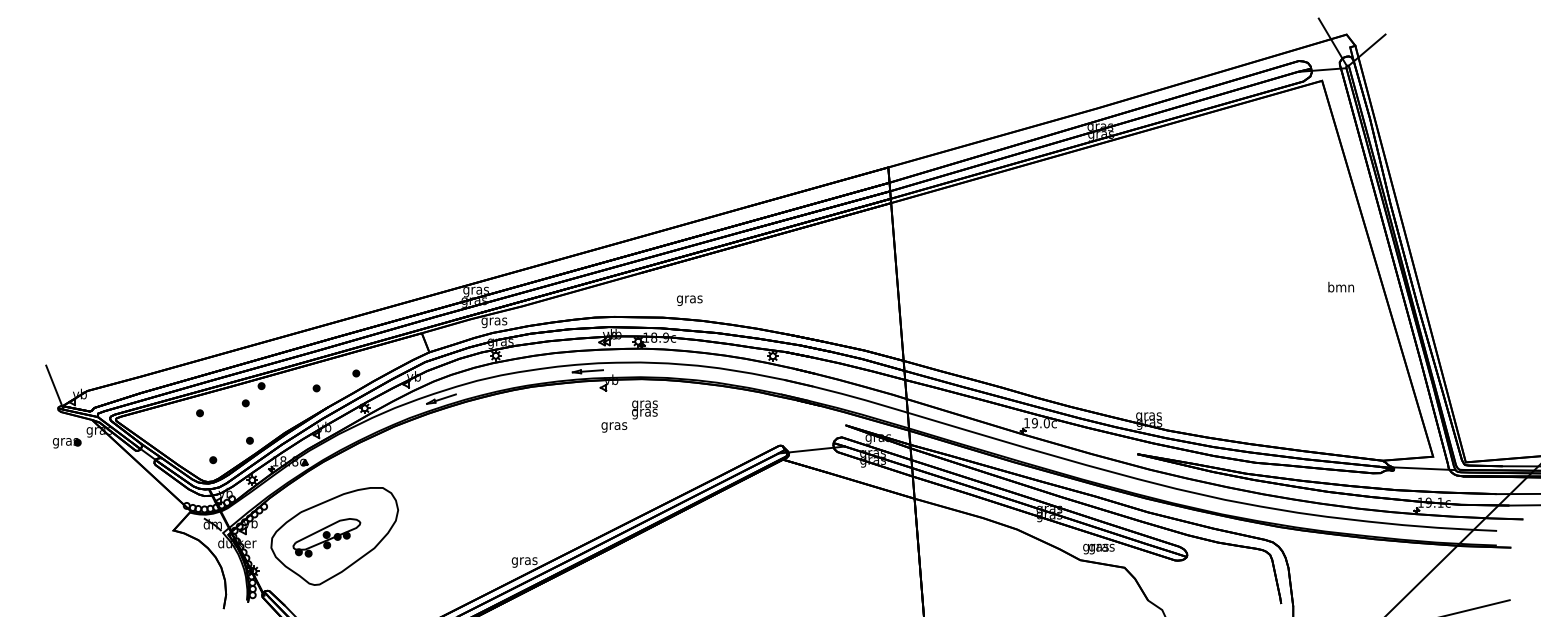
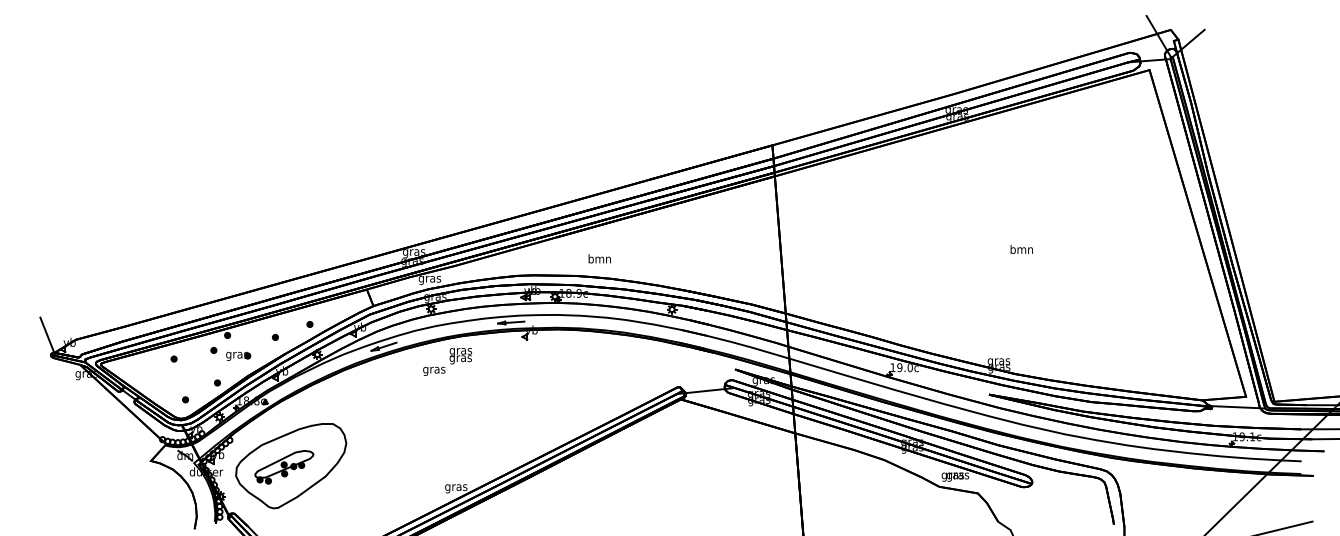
text: (1341, 286) -> (1022, 248), moved
text: (689, 298) -> (599, 259), gras -> bmn
text: (629, 416) -> (447, 361), moved
part: (66, 443) -> (237, 356), moved

